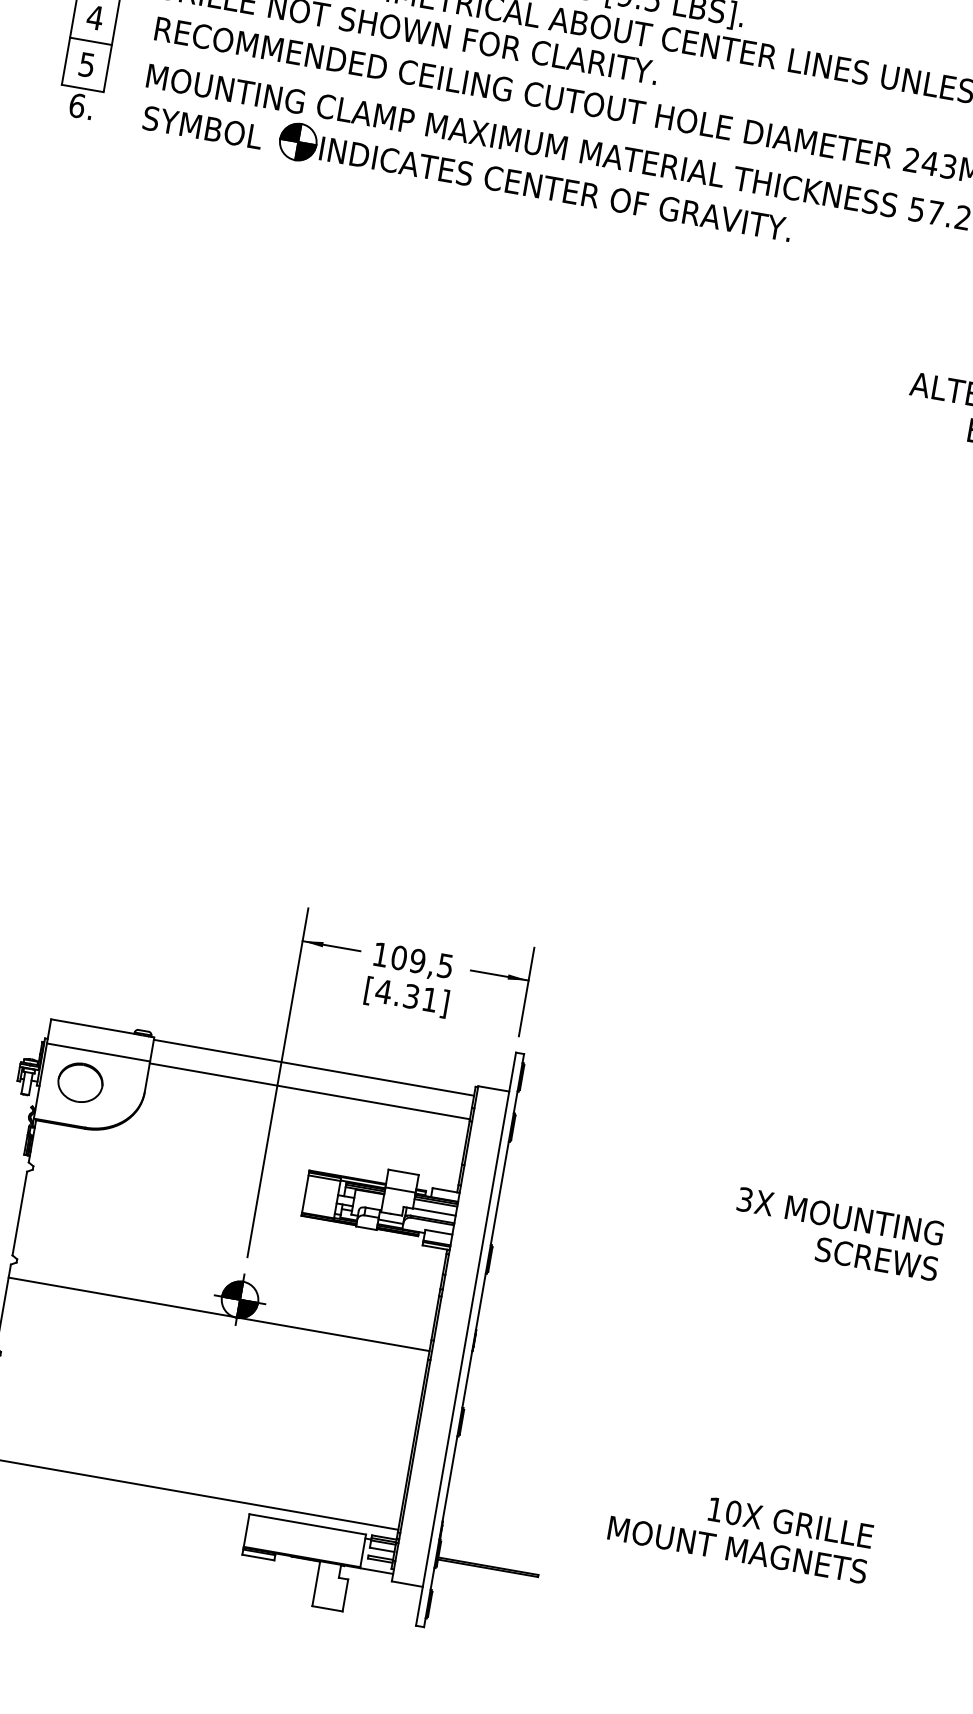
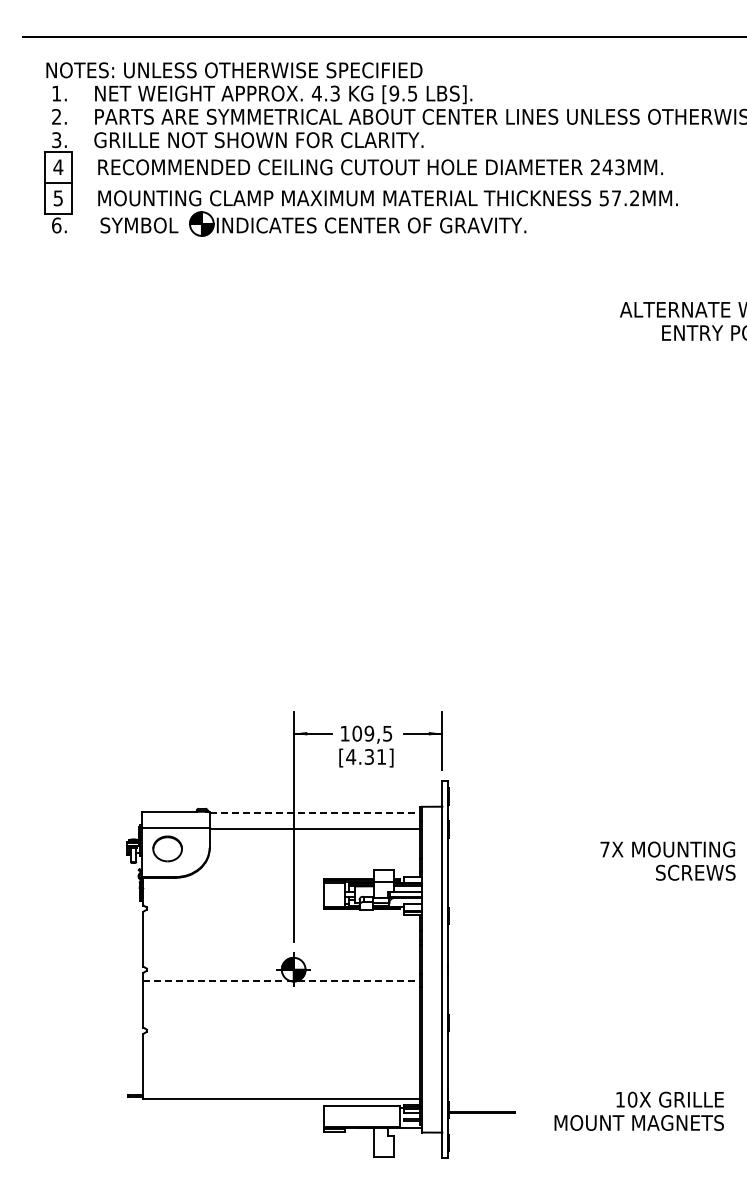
line: (314, 1068) -> (315, 813), solid -> dashed
text: (744, 1199) -> (604, 849), 3X -> 7X
line: (219, 1314) -> (282, 981), solid -> dashed
text: (739, 1530) -> (638, 1110), moved

